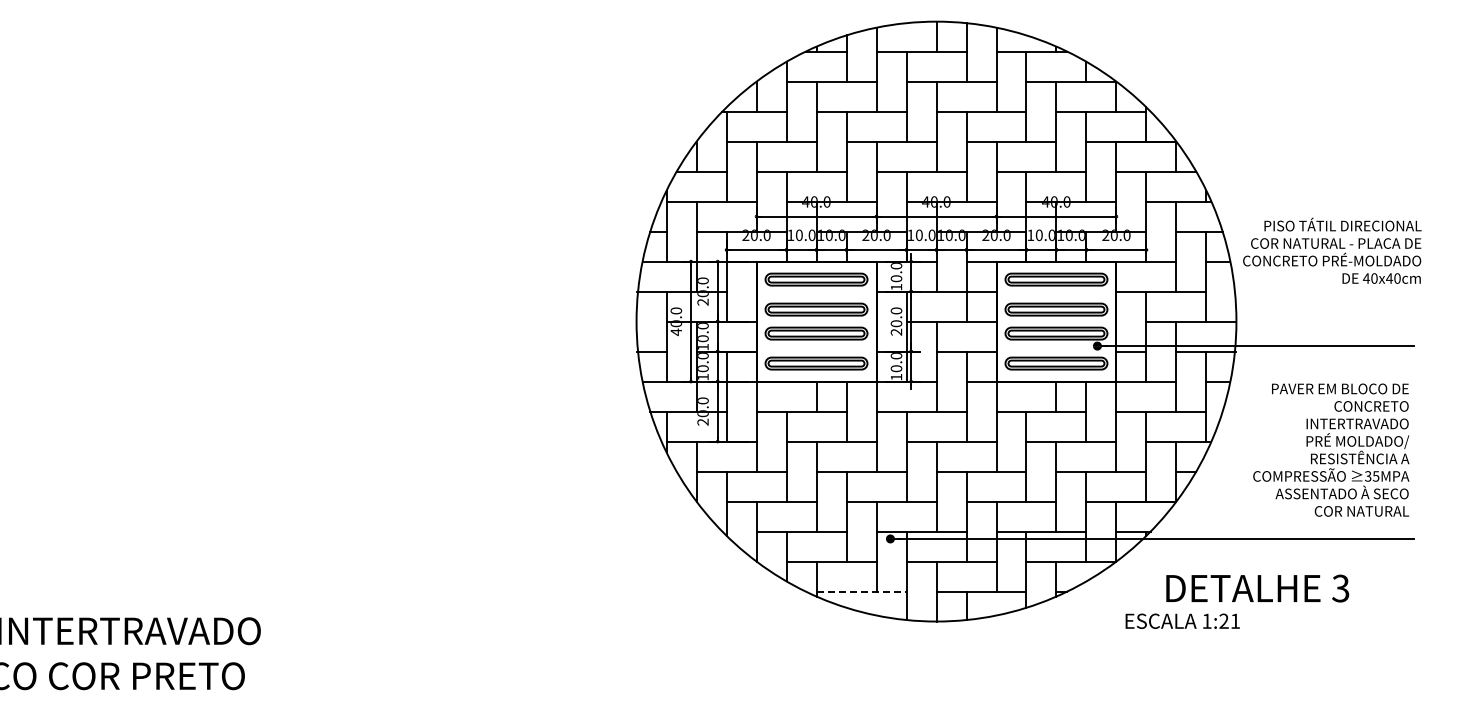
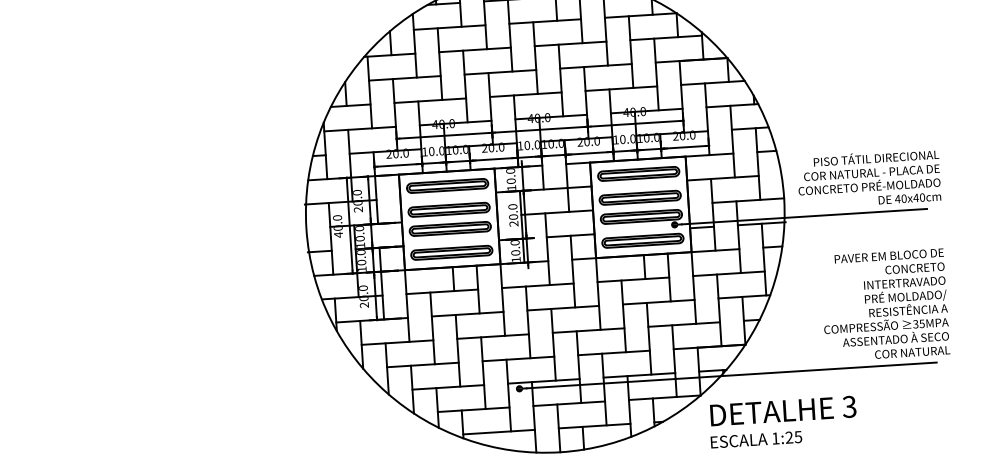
text: (1332, 250) -> (869, 178), moved
text: (1331, 449) -> (885, 304), moved
text: (1257, 588) -> (783, 411), moved
line: (861, 591) -> (499, 432), dashed -> solid
text: (1235, 620) -> (798, 436), 1:21 -> 1:25

